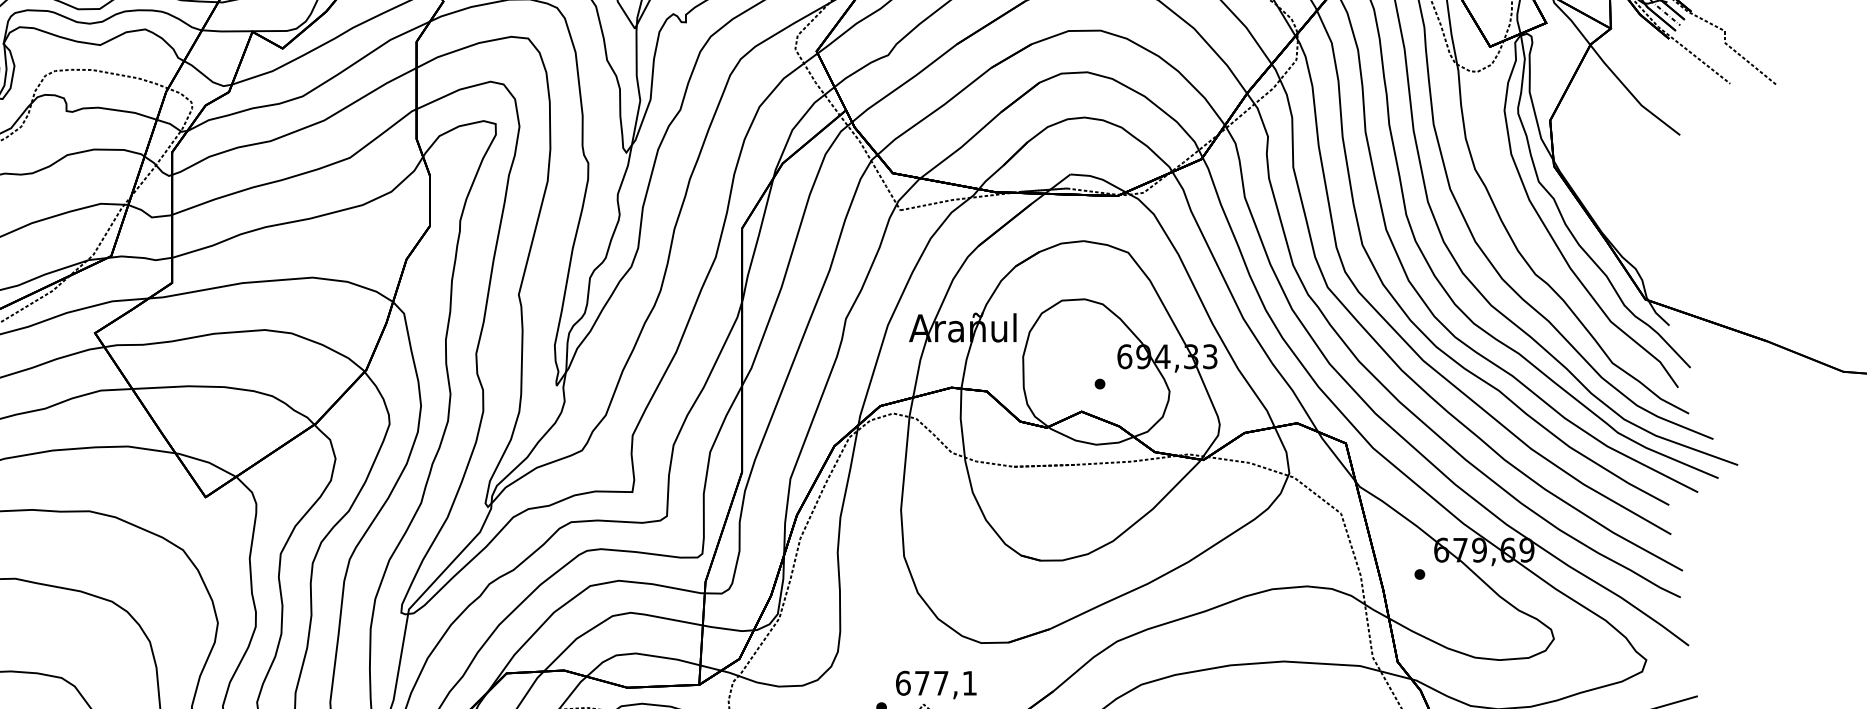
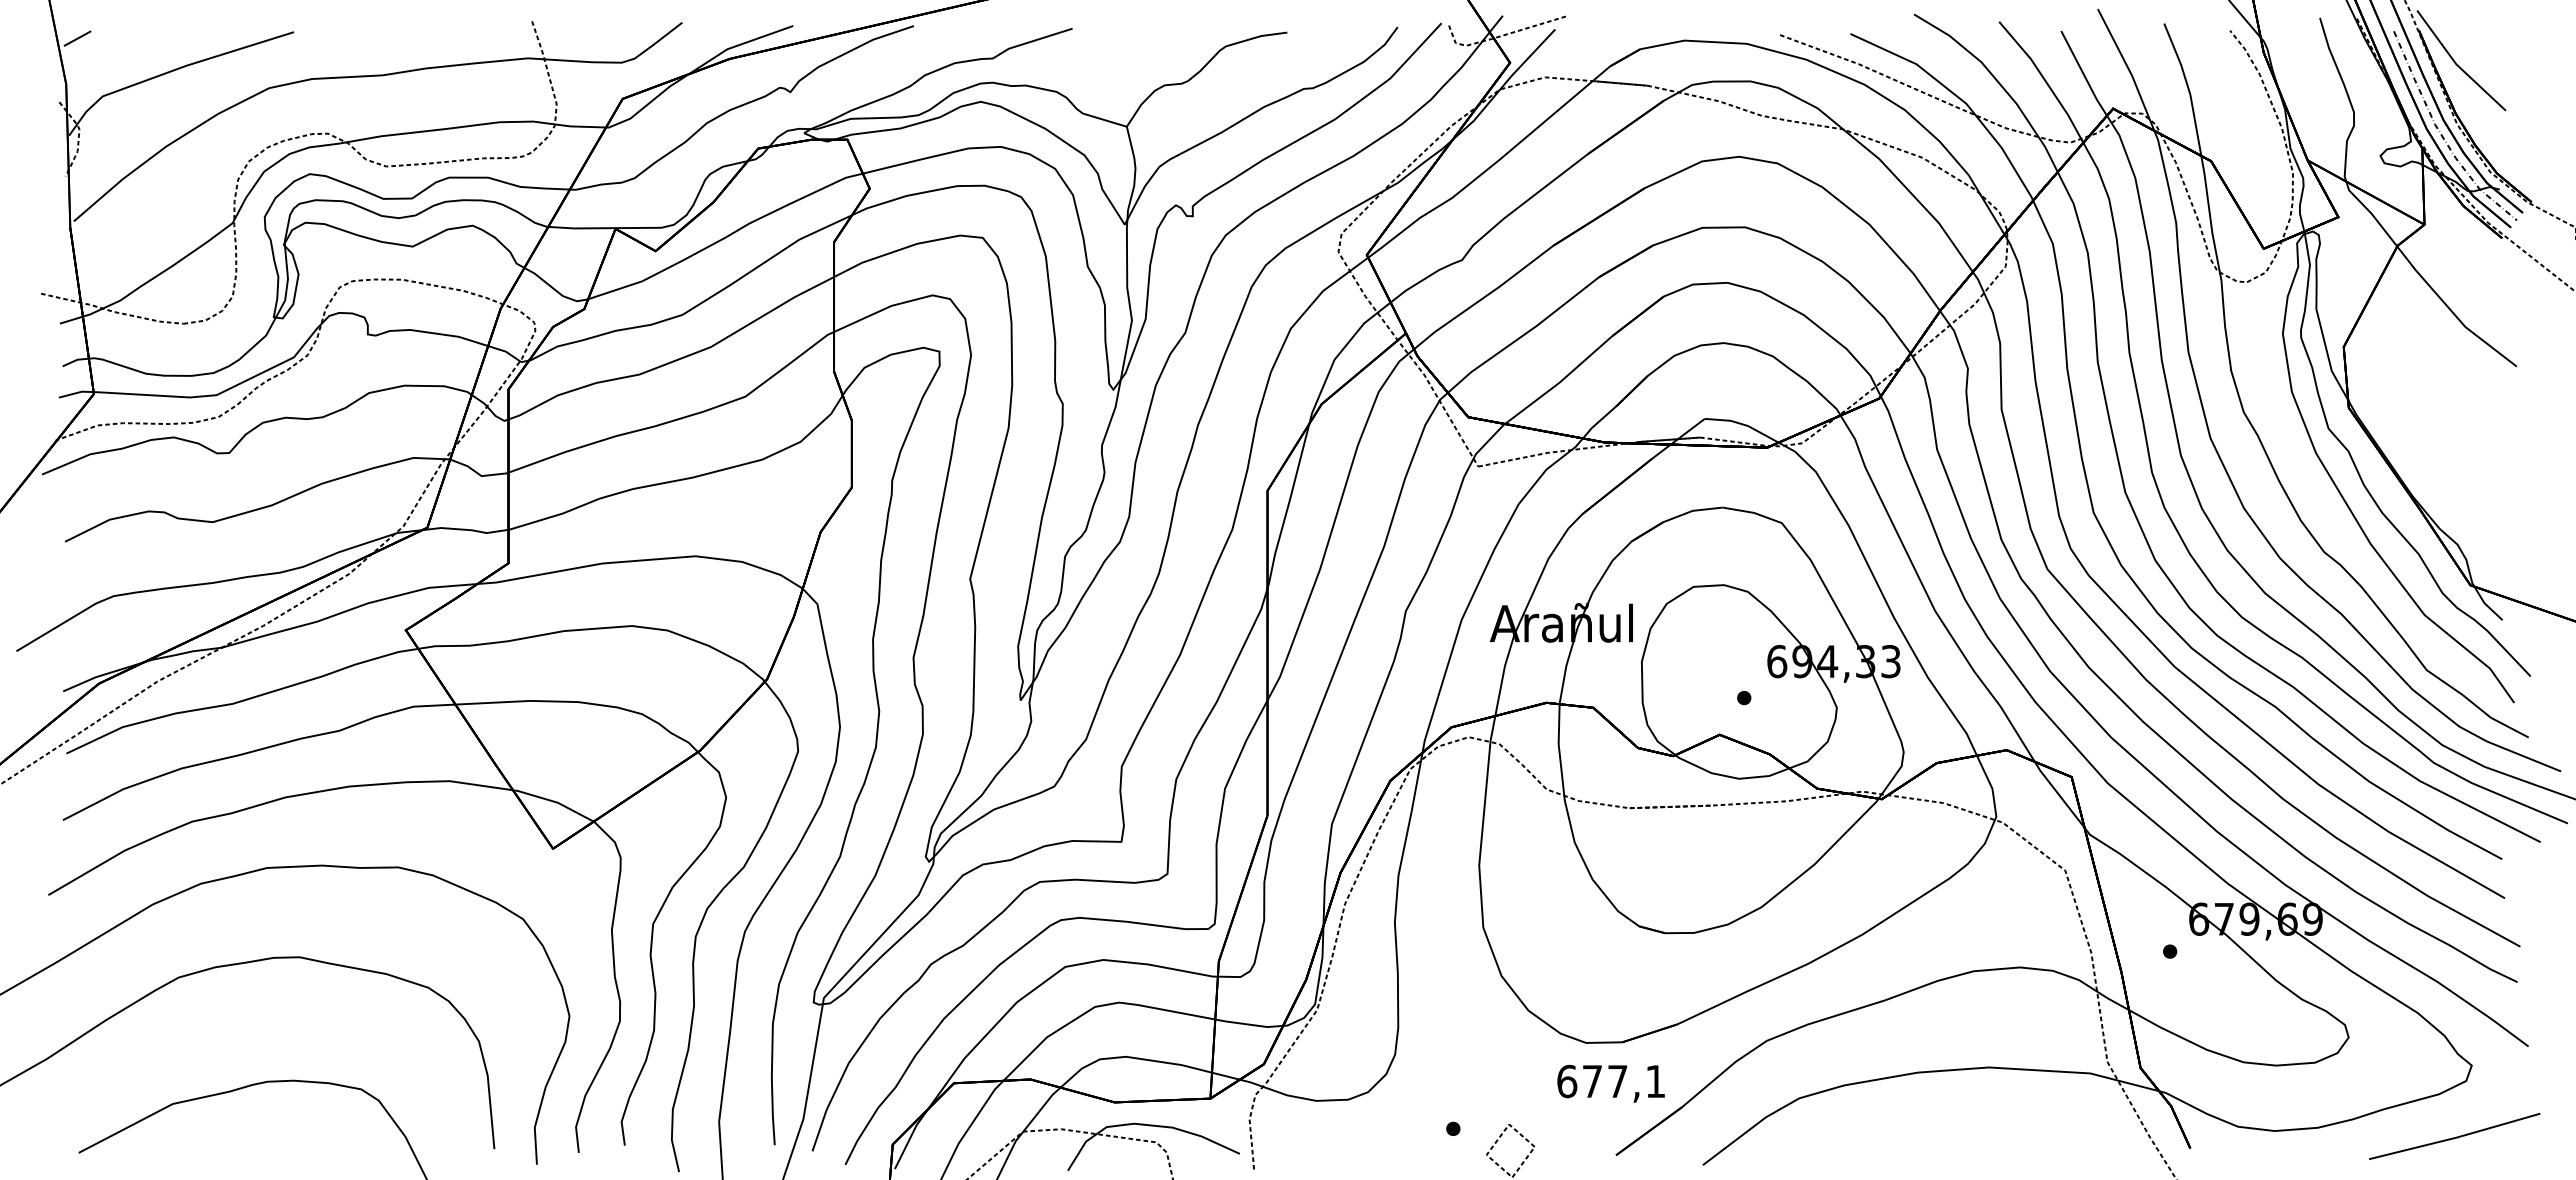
text: (935, 684) -> (1610, 1083), moved

